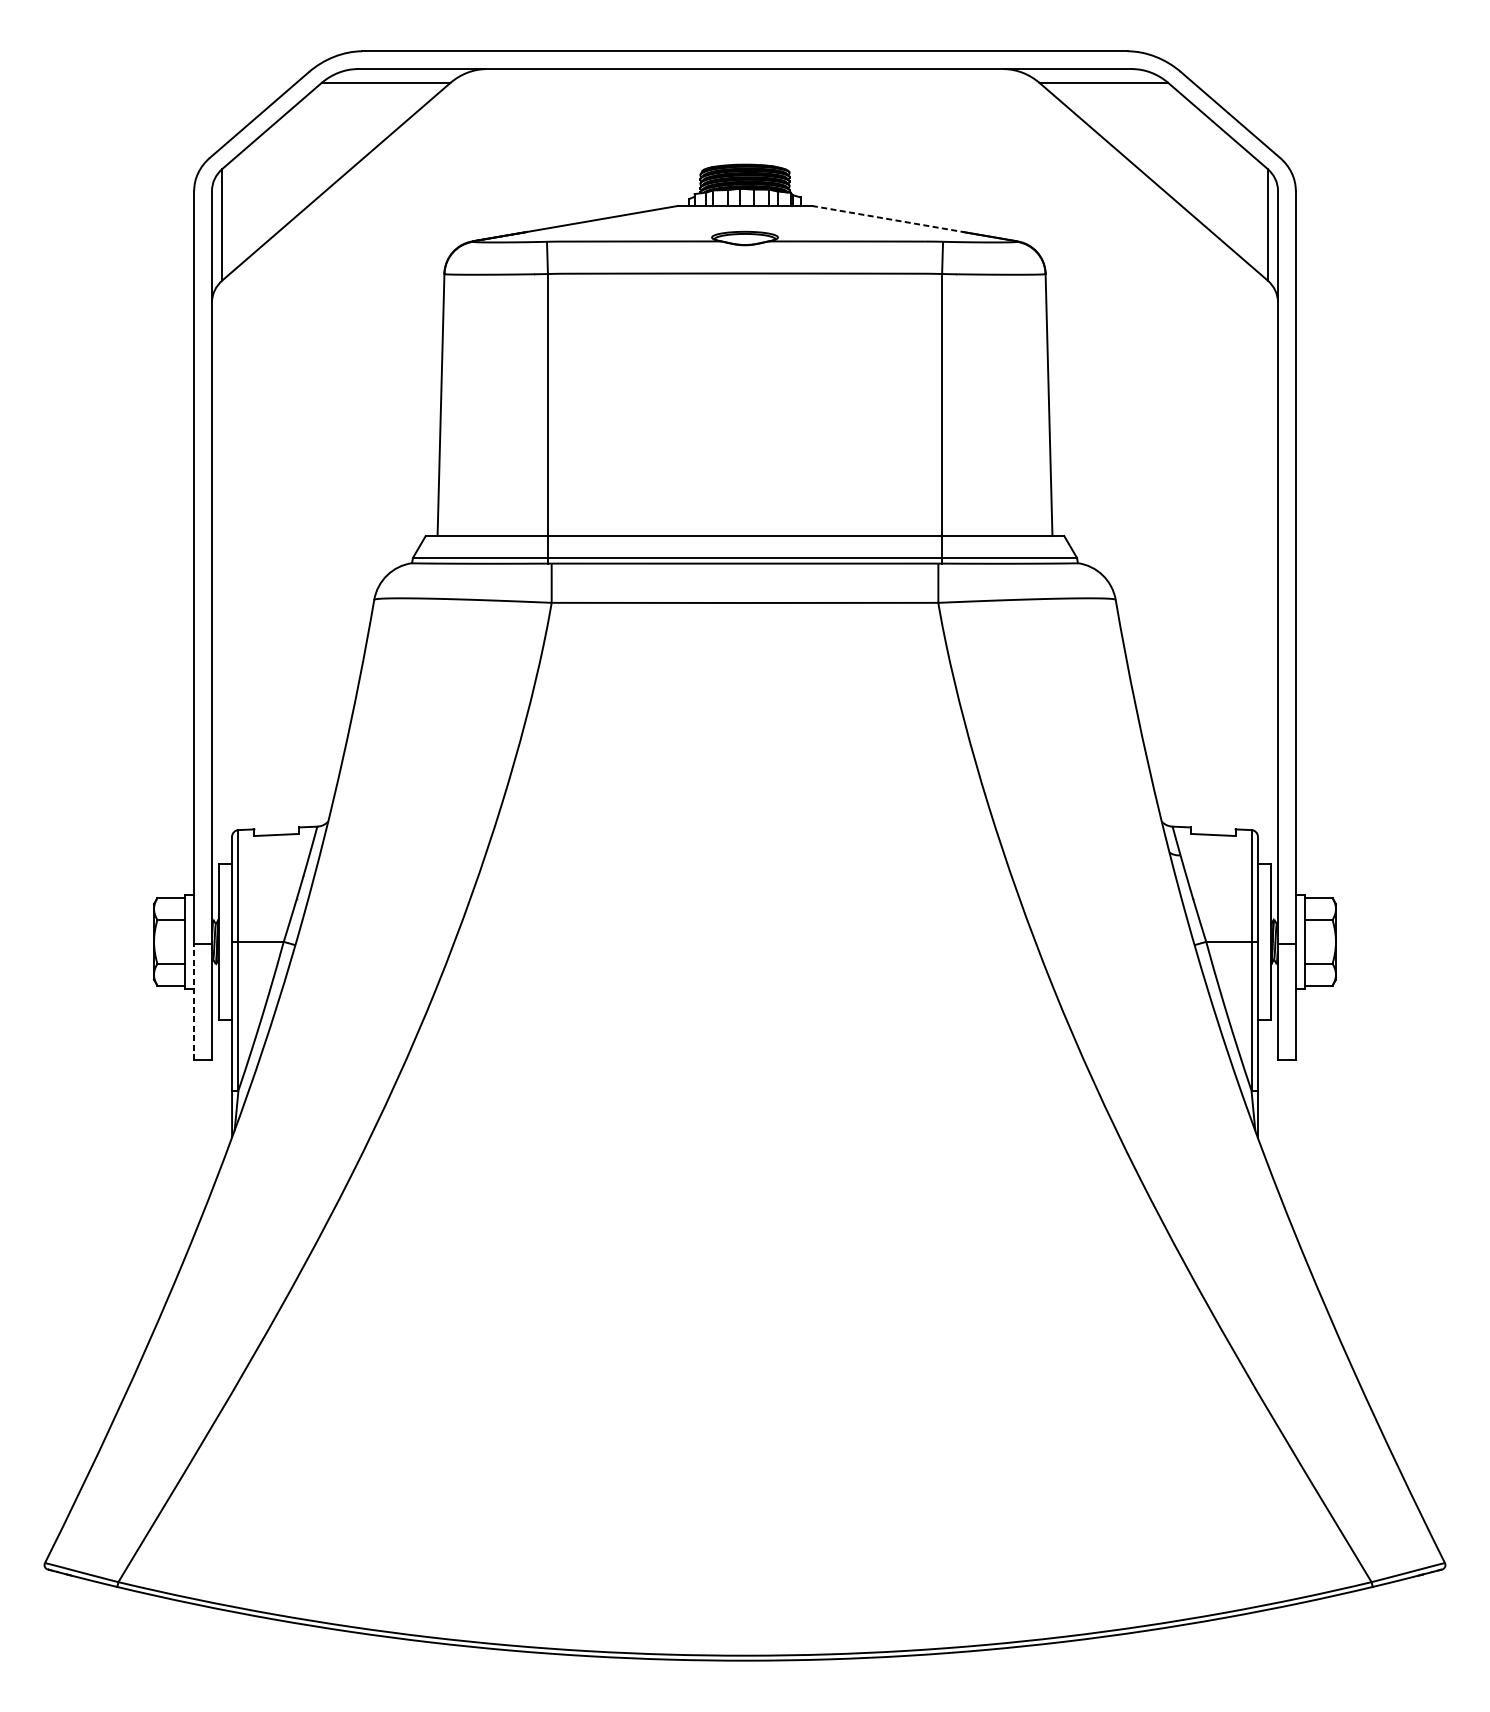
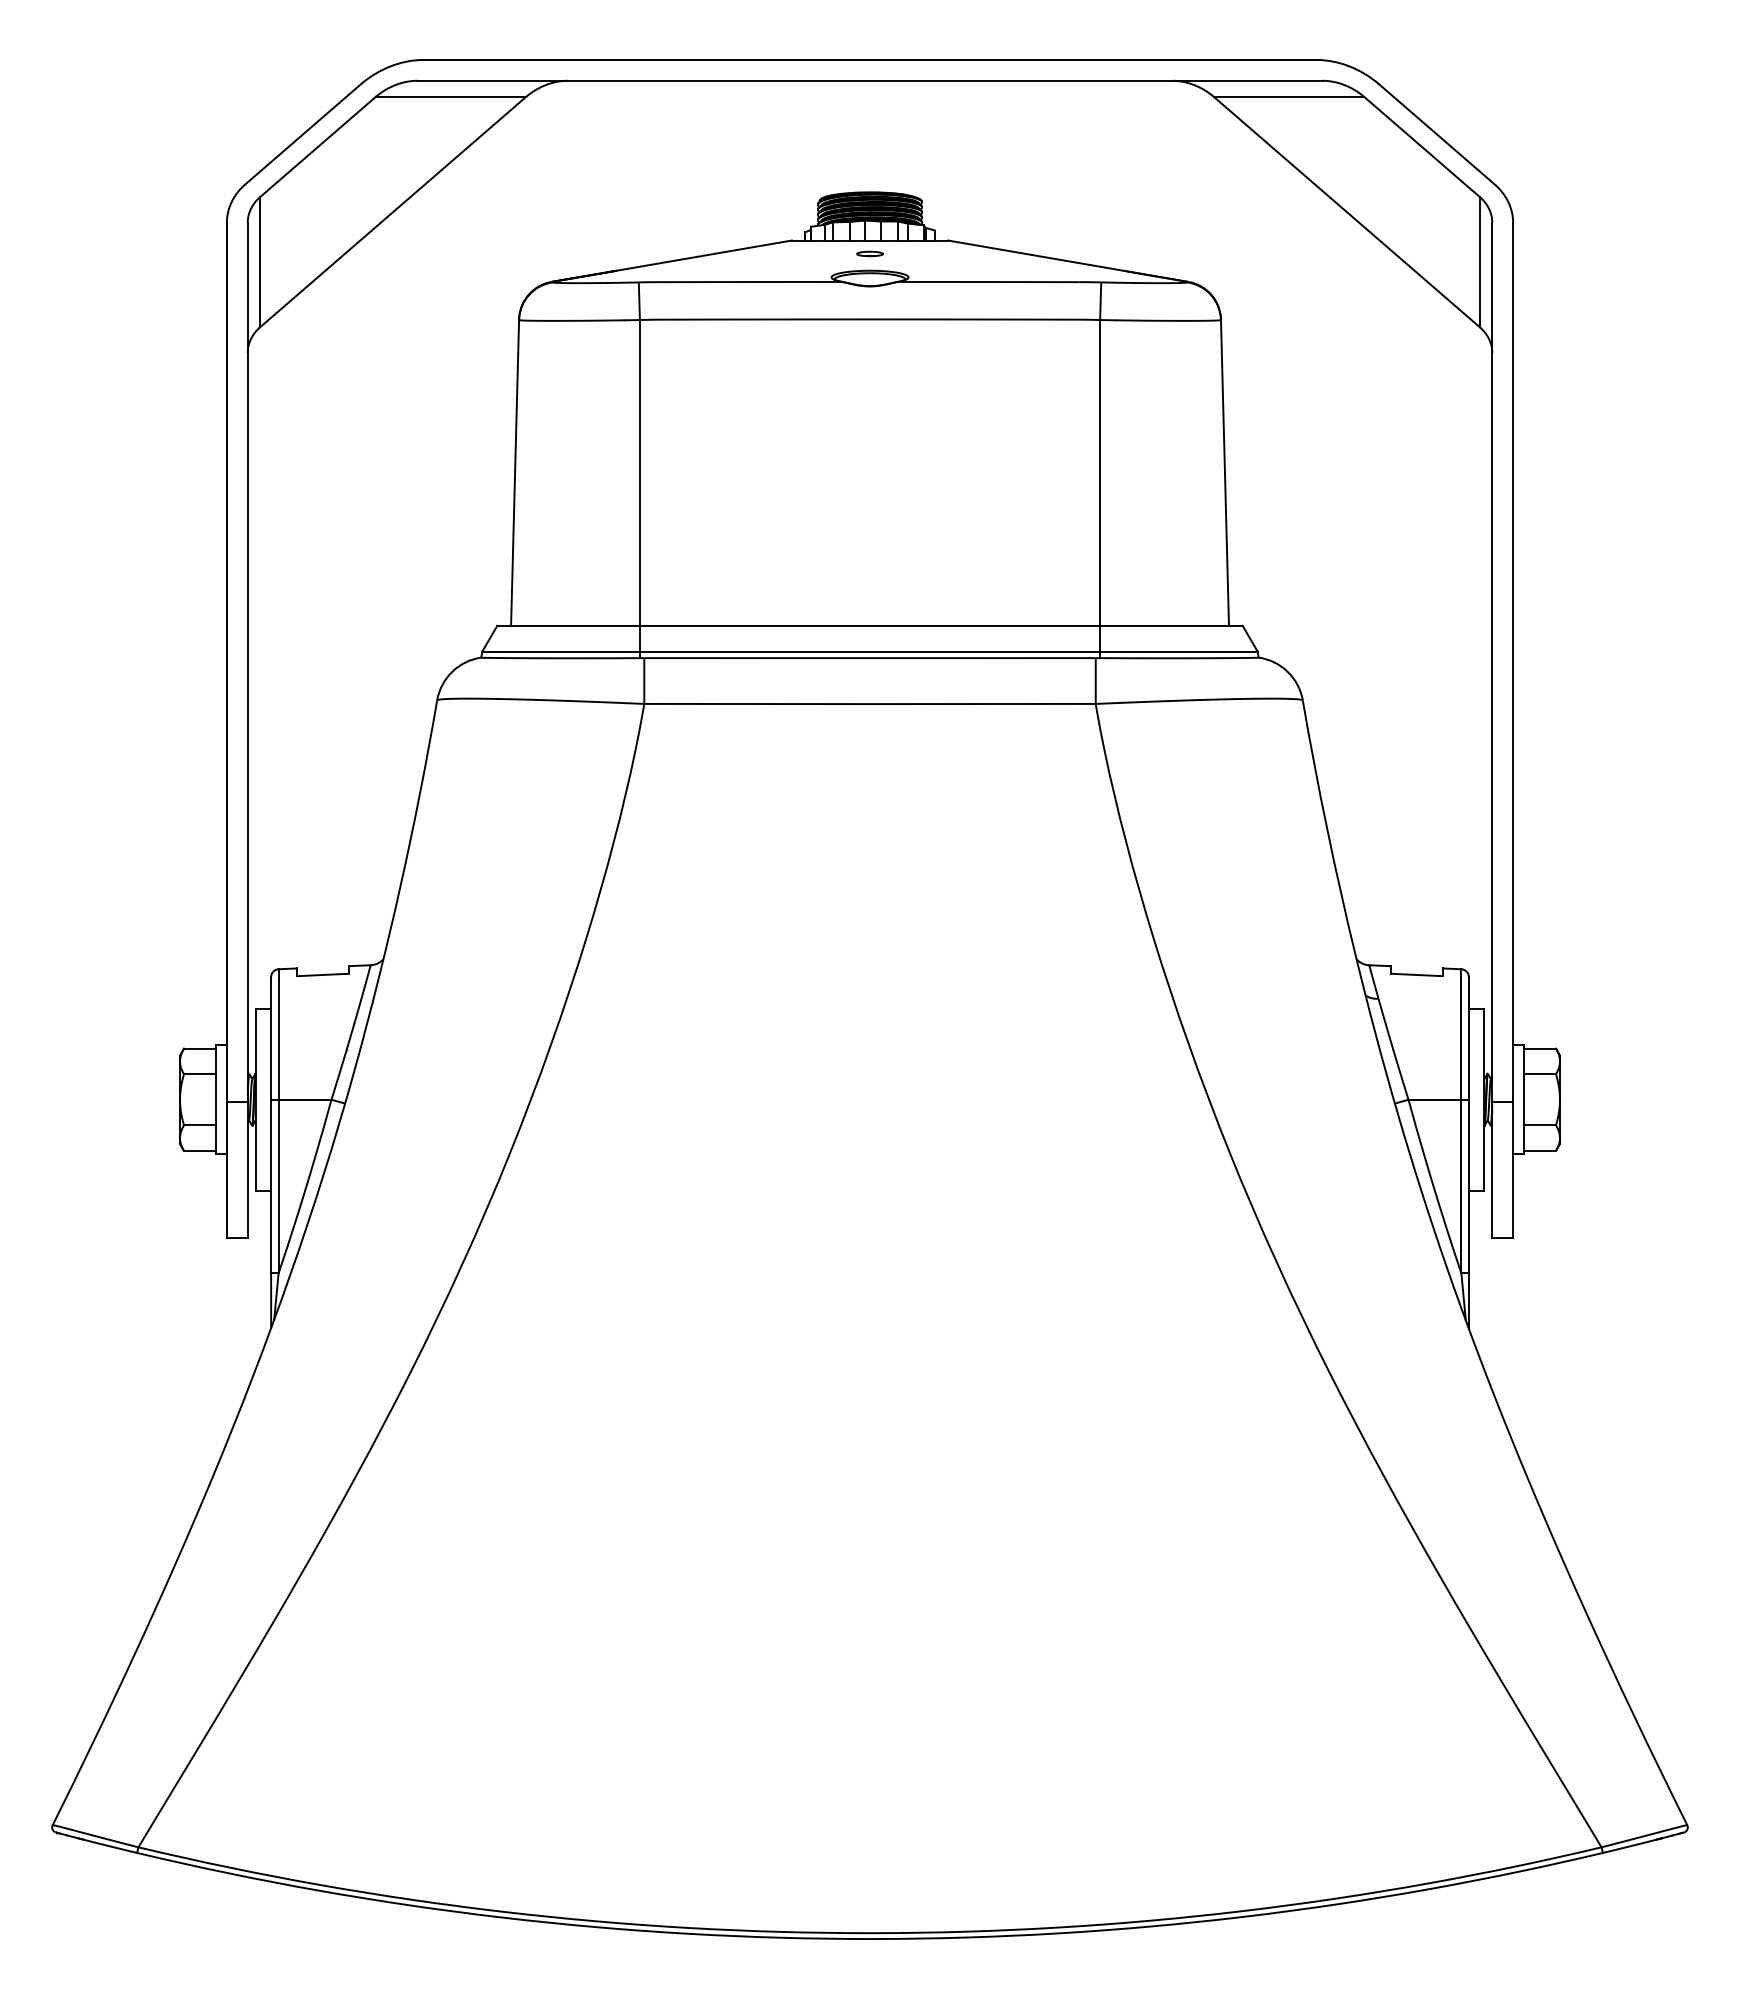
part: (744, 217) -> (869, 253), added
line: (886, 218) -> (1035, 255), dashed -> solid
line: (193, 1002) -> (226, 1170), dashed -> solid

